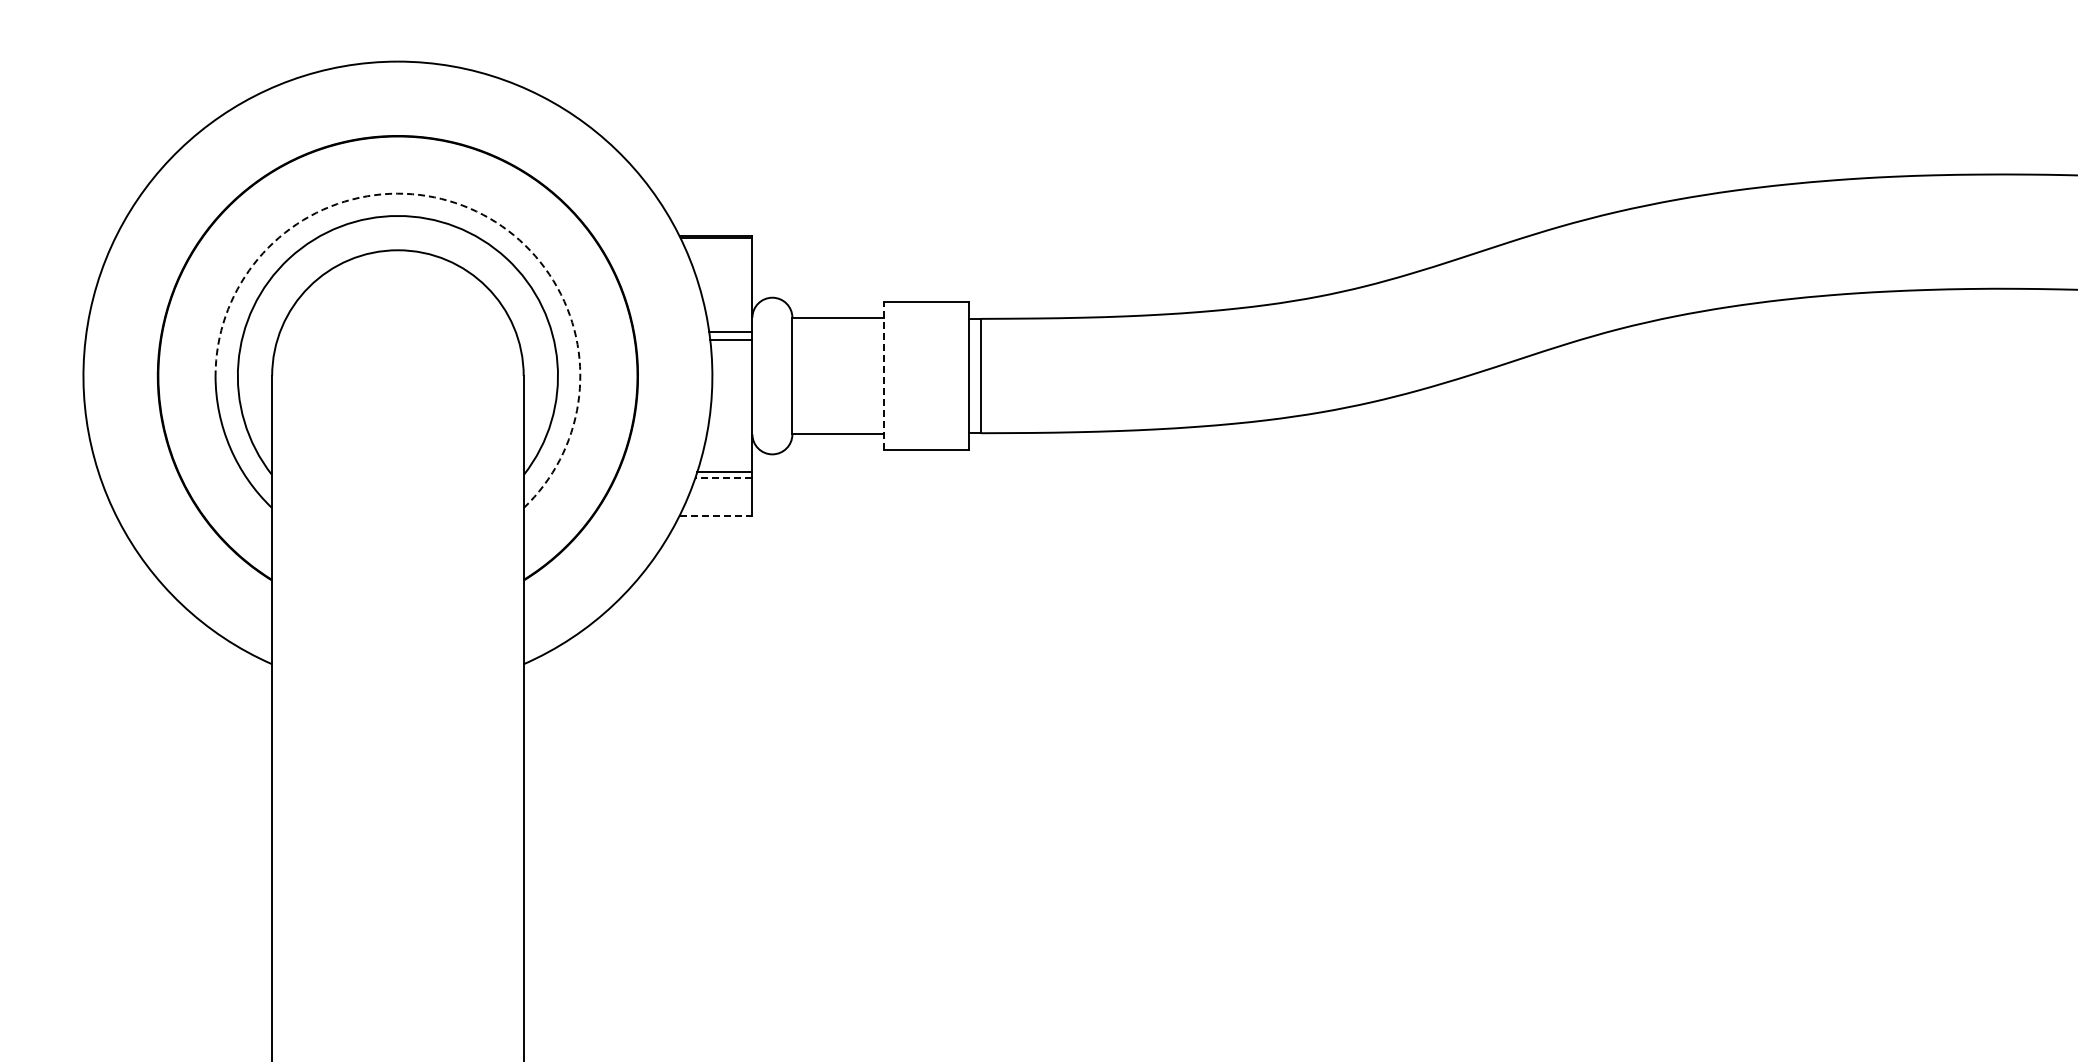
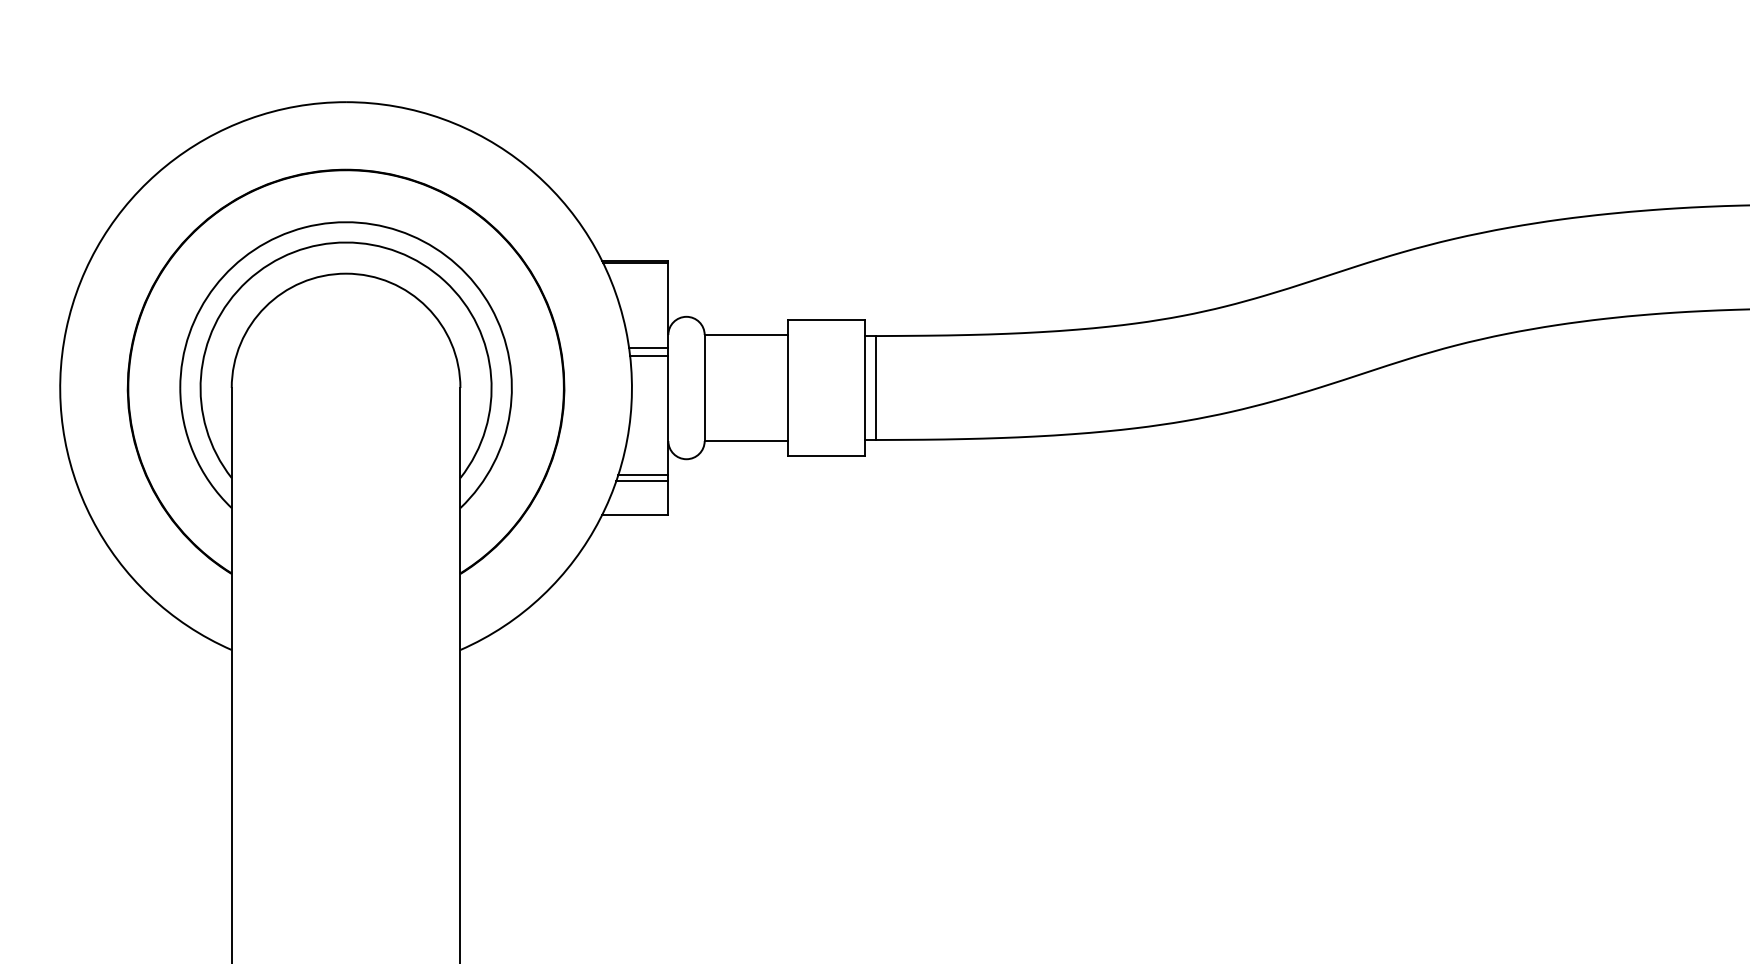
arc: (469, 208) -> (411, 235), dashed -> solid
line: (883, 375) -> (787, 387), dashed -> solid
line: (723, 478) -> (642, 481), dashed -> solid
line: (716, 515) -> (635, 514), dashed -> solid

